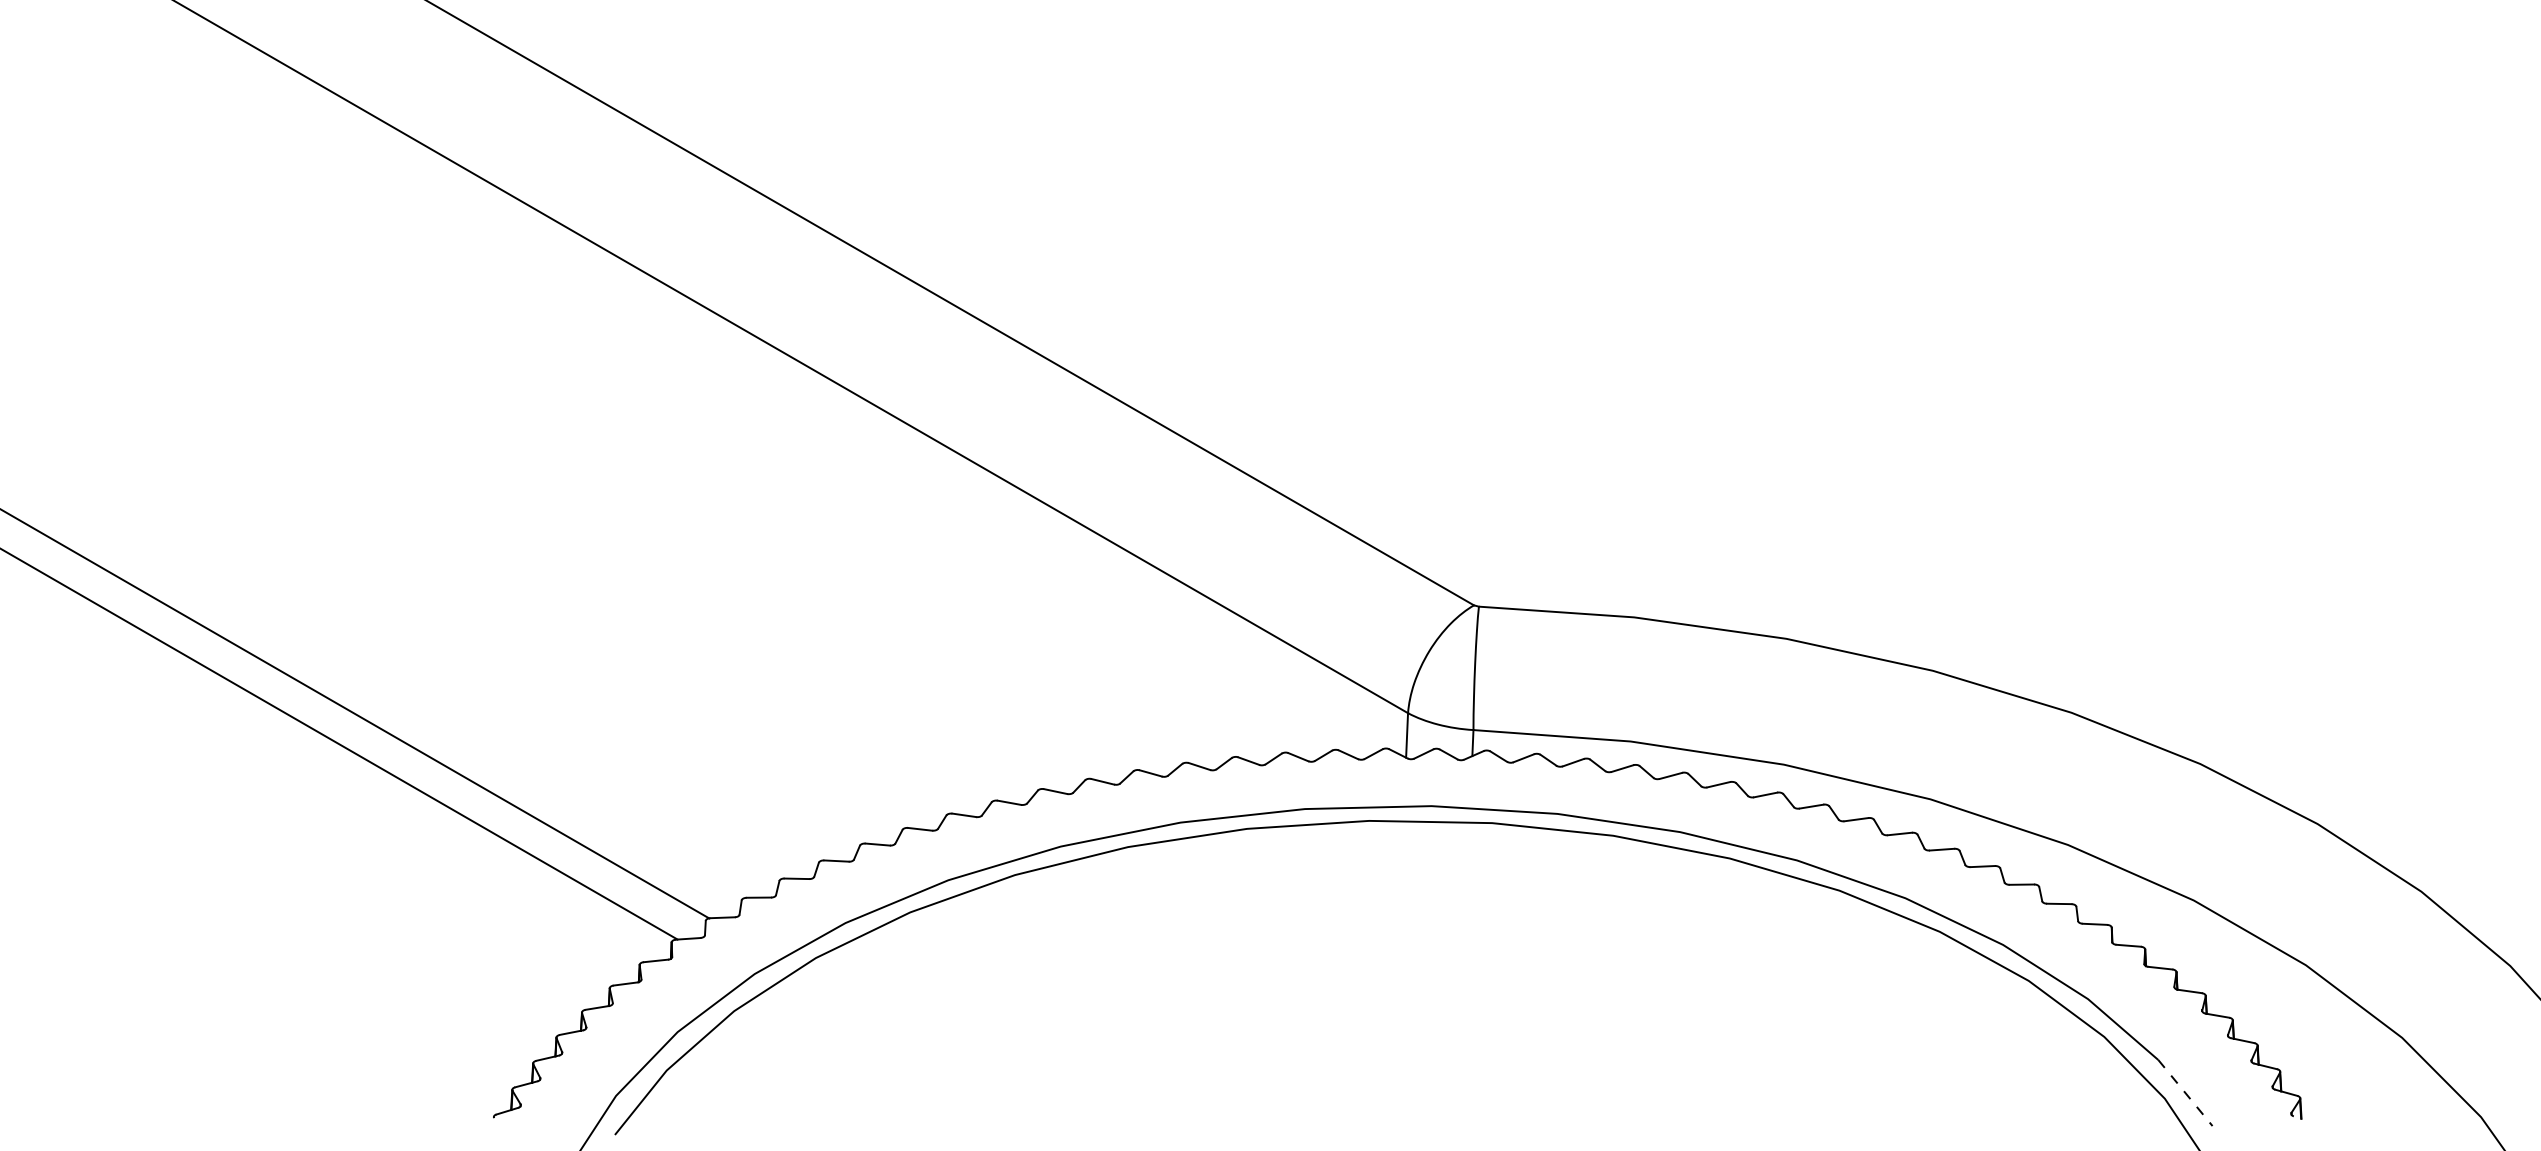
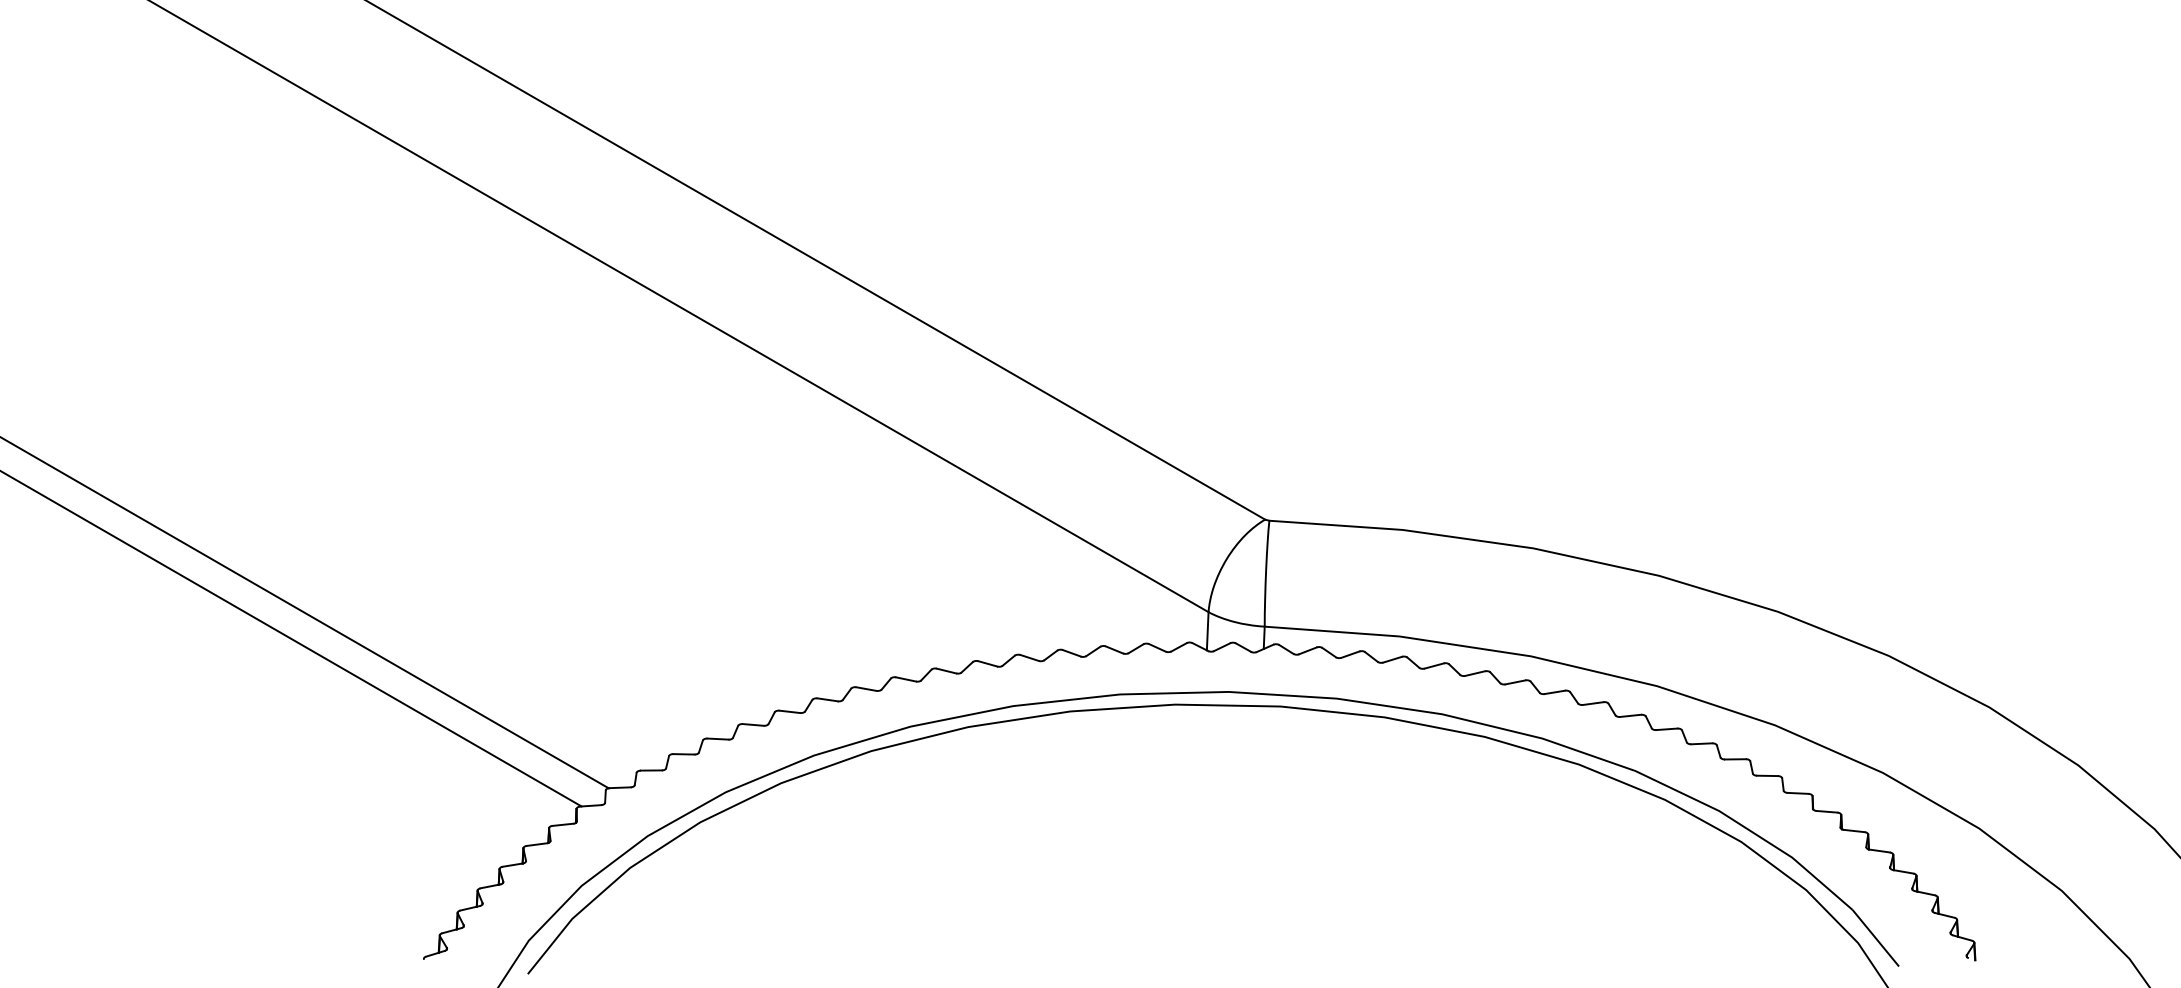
line: (2185, 1093) -> (1875, 938), dashed -> solid

